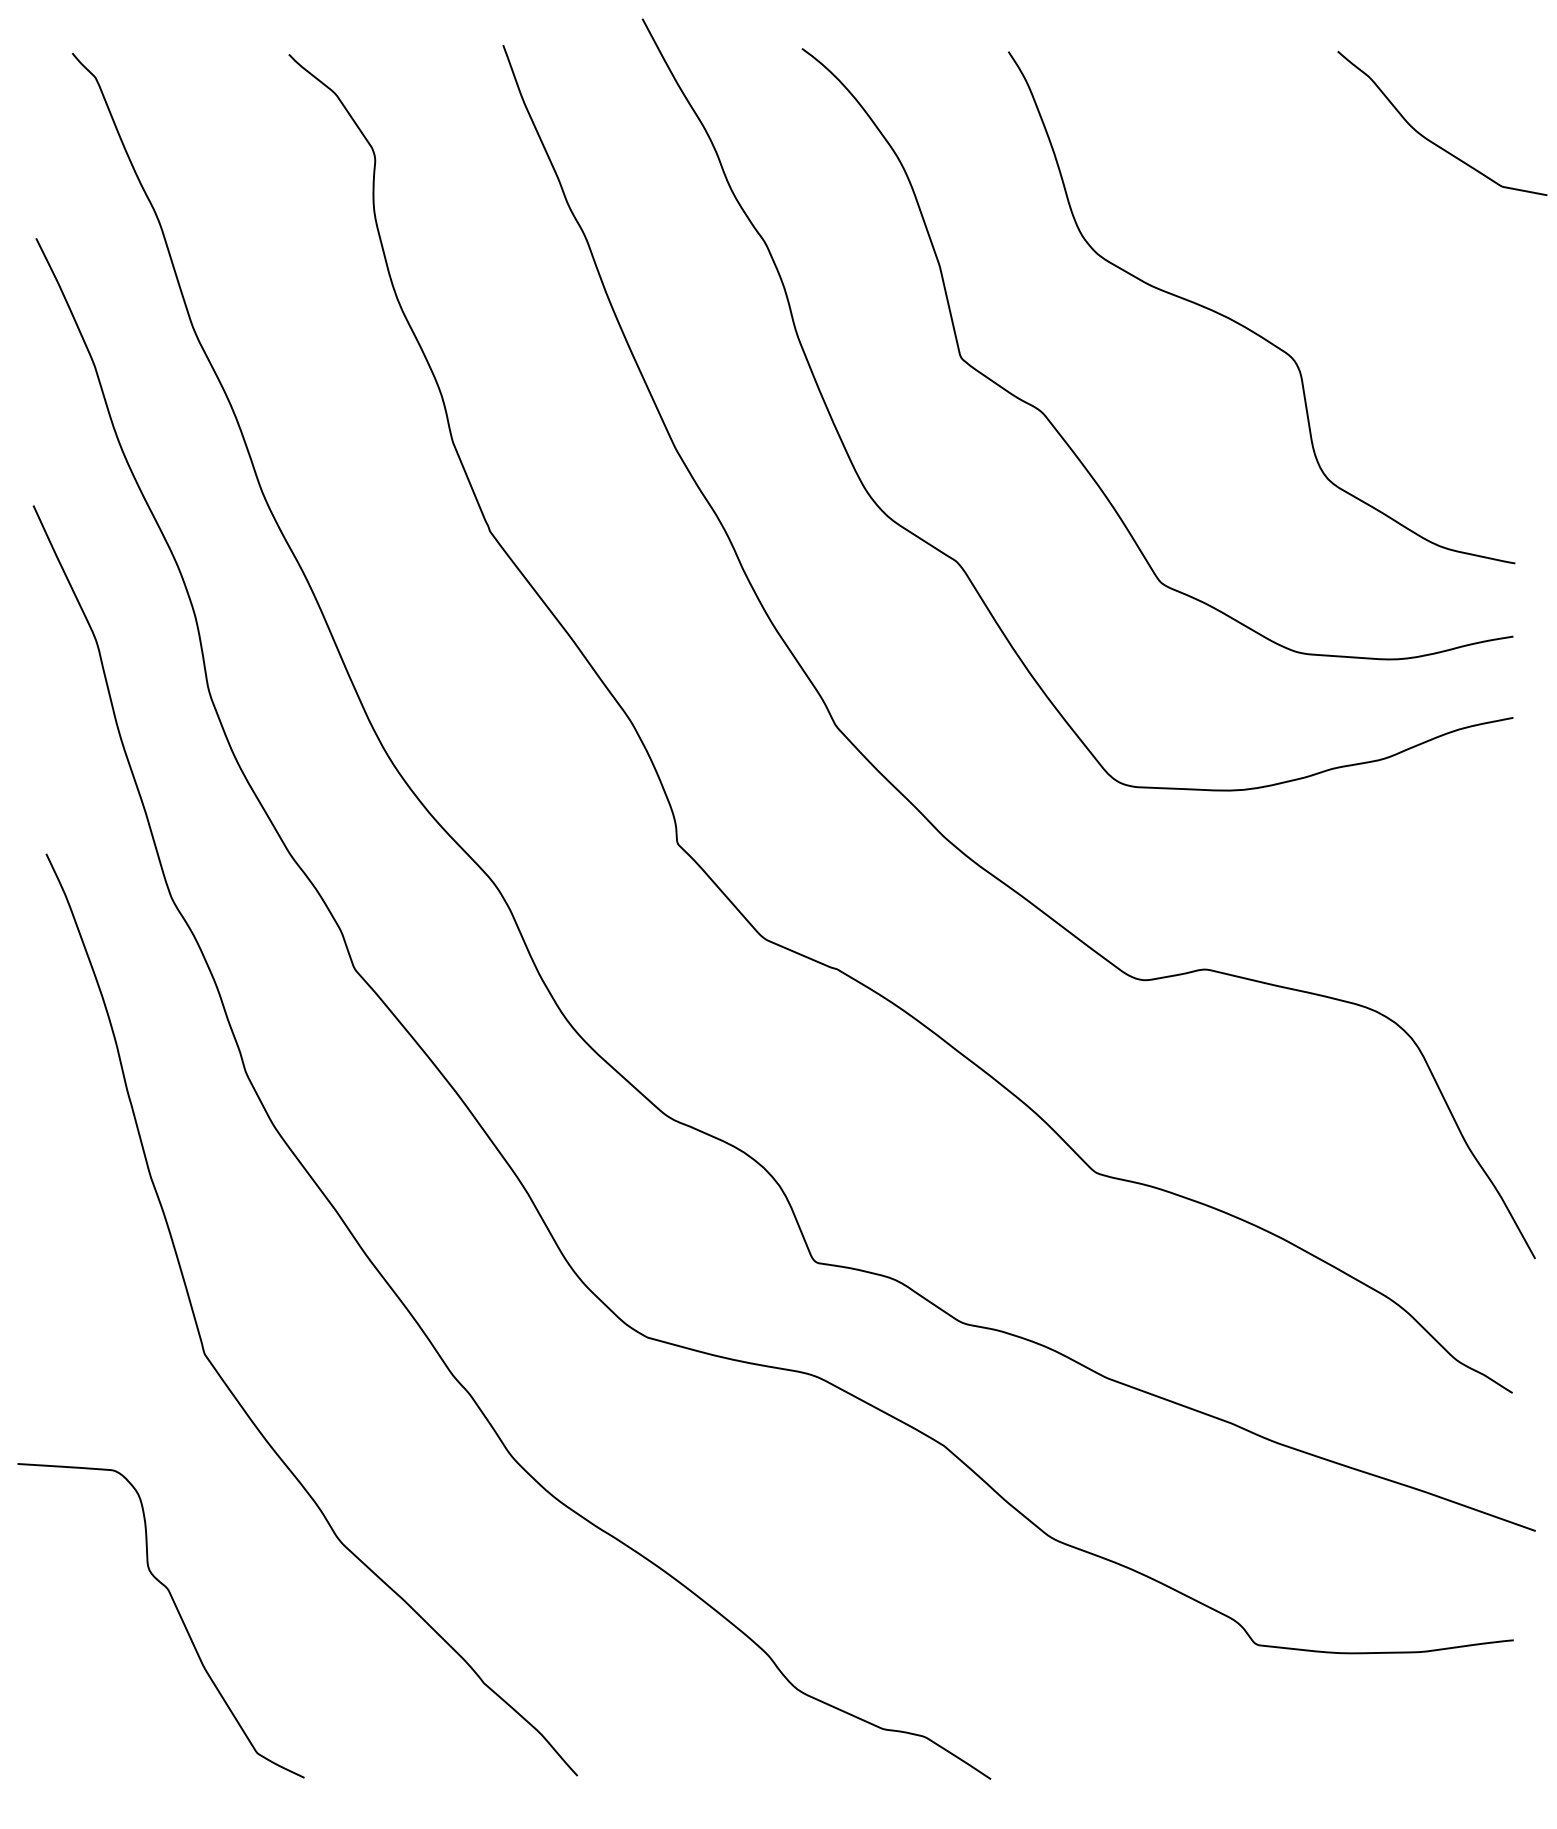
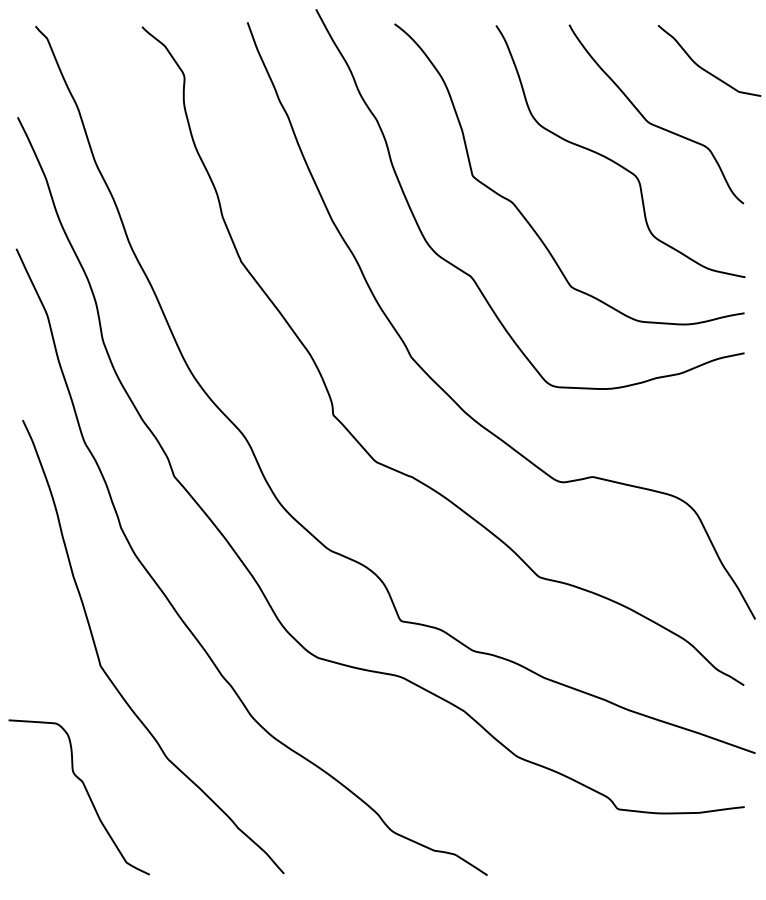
curve: (1326, 250) -> (652, 123), added

